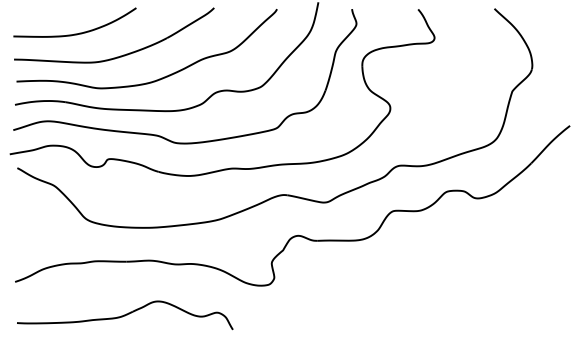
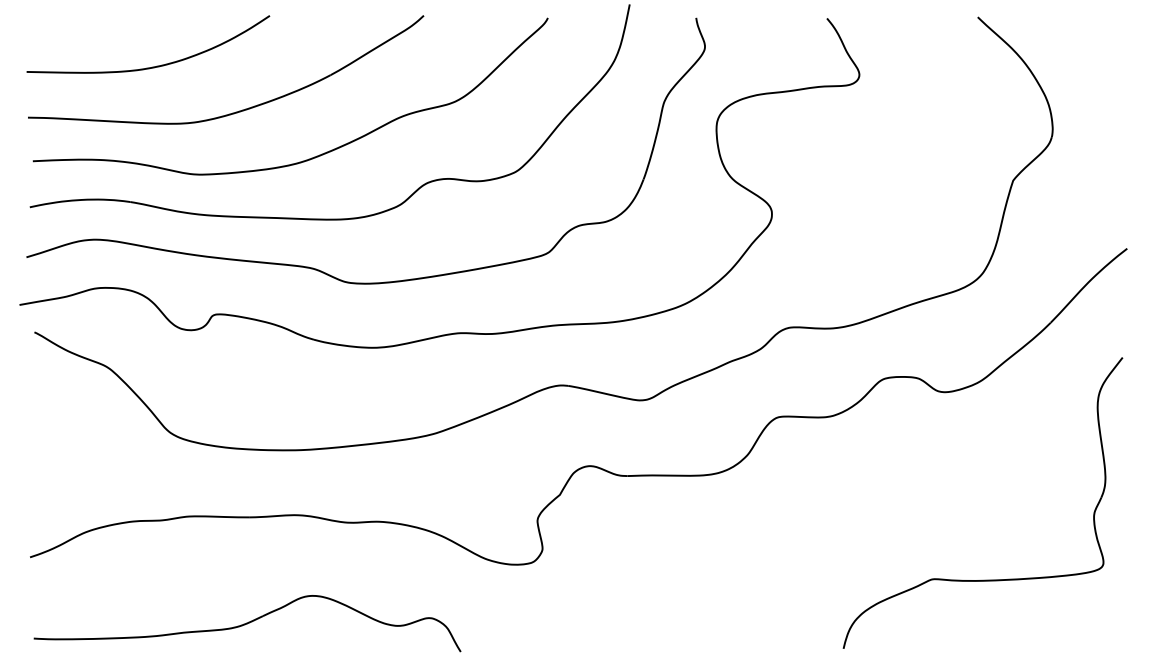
part: (497, 292) -> (983, 578), added

